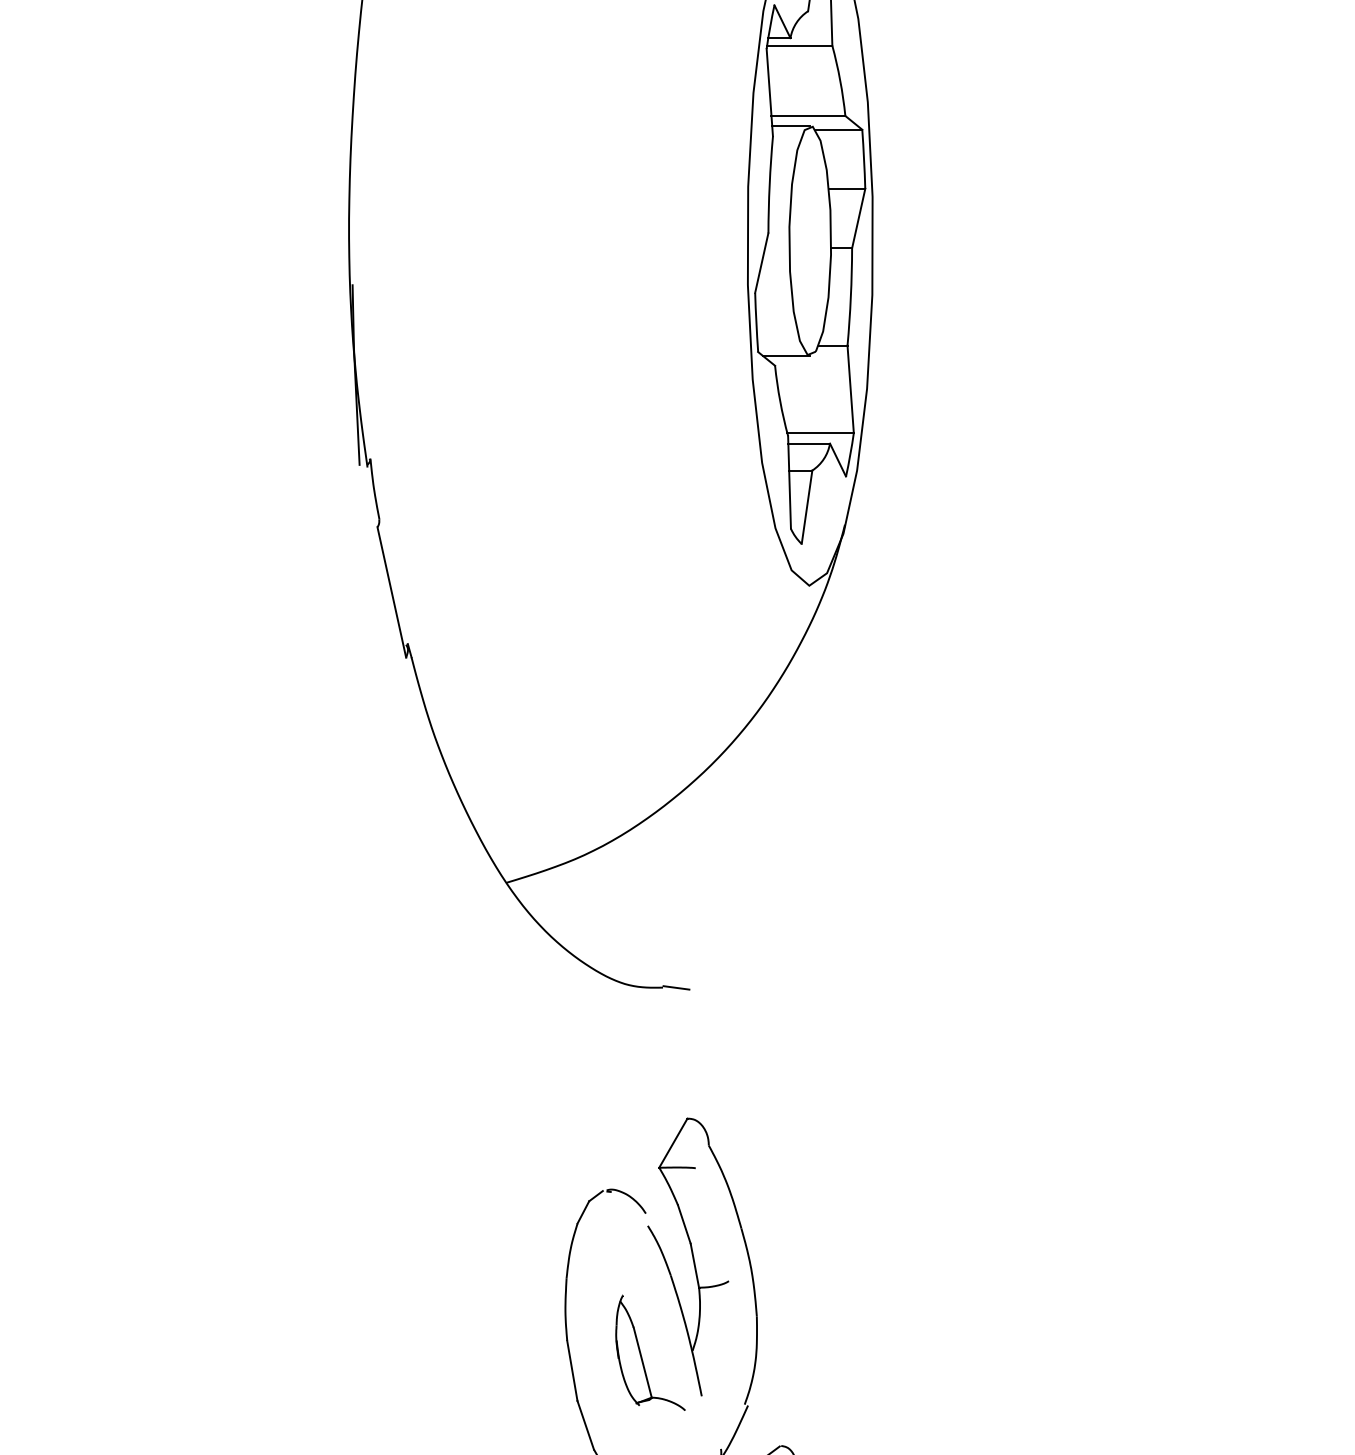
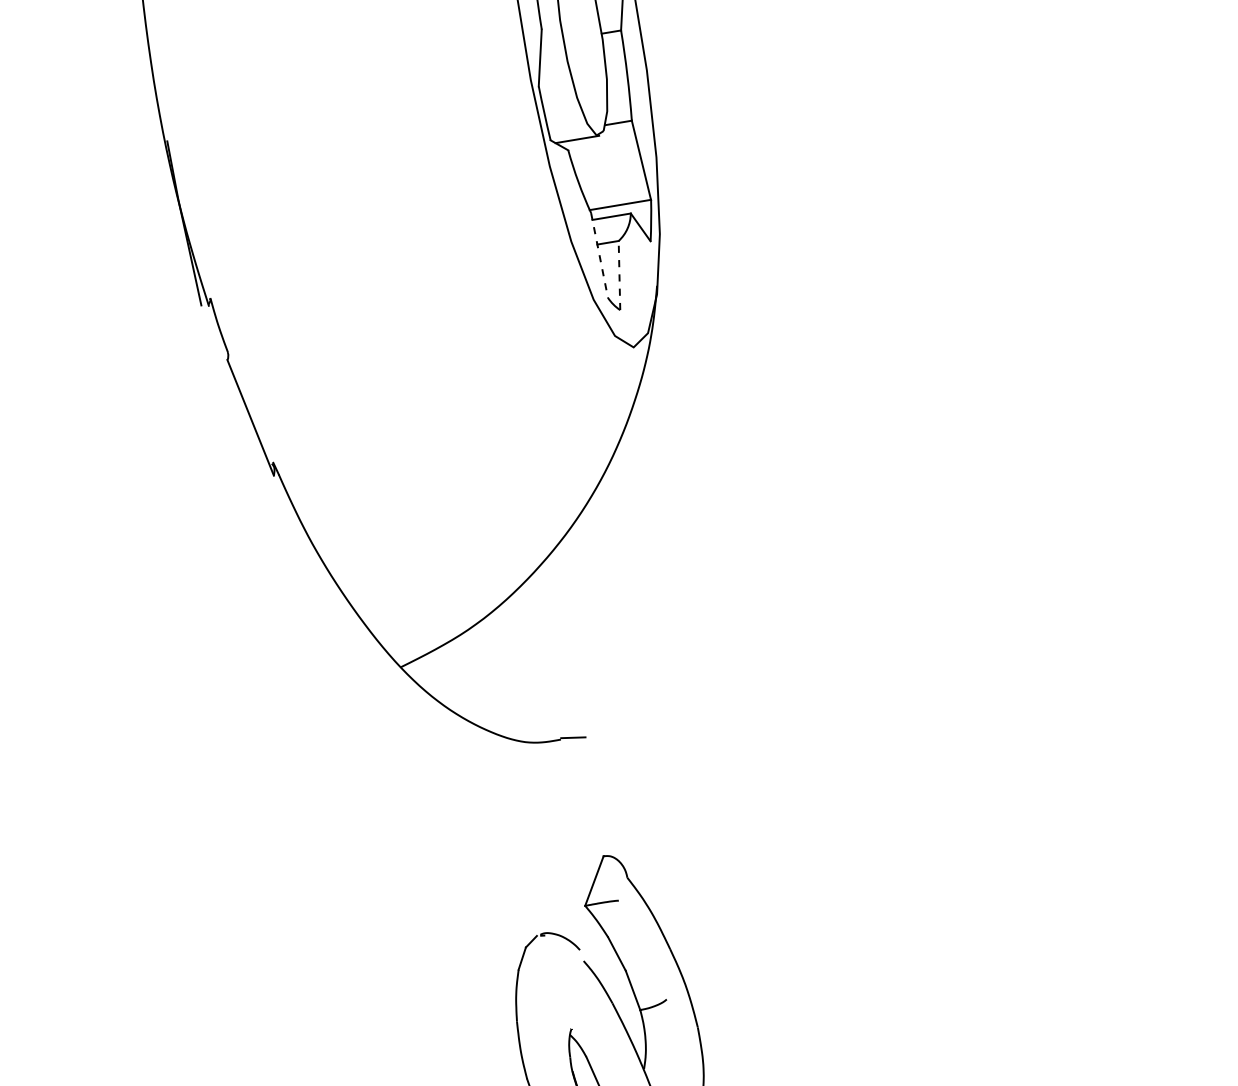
line: (789, 482) -> (599, 255), solid -> dashed
line: (807, 506) -> (619, 274), solid -> dashed

